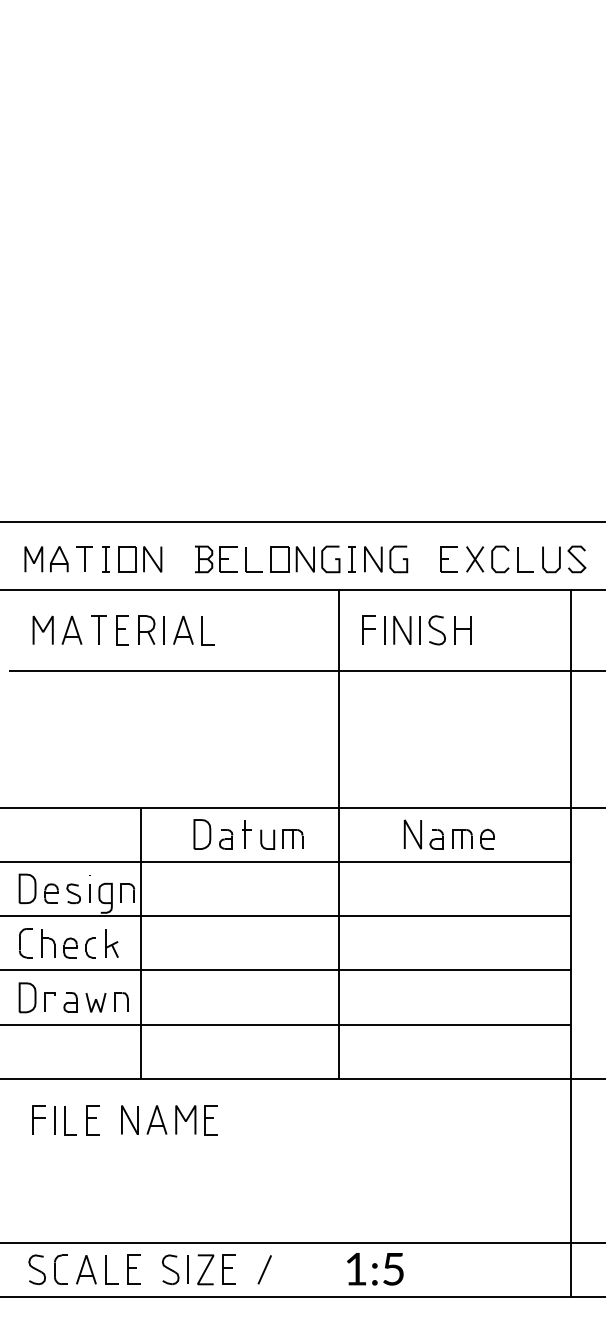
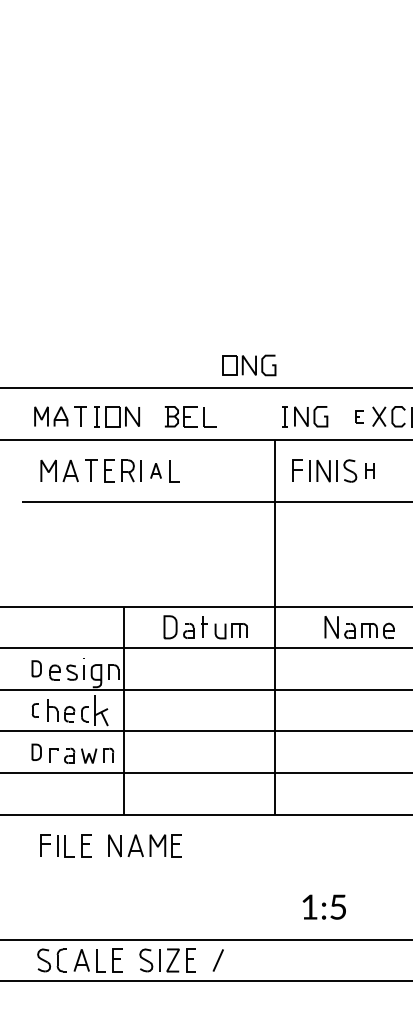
part: (305, 559) -> (249, 365), moved
part: (448, 559) -> (358, 416), size x0.6
part: (183, 629) -> (156, 470), size x0.7
part: (462, 630) -> (369, 471), size x0.7
part: (27, 888) -> (36, 668), size x0.7
part: (25, 943) -> (35, 710), size x0.6
part: (111, 943) -> (100, 710), size x1.4
part: (27, 997) -> (36, 752), size x0.7
text: (375, 1269) -> (324, 907), moved

